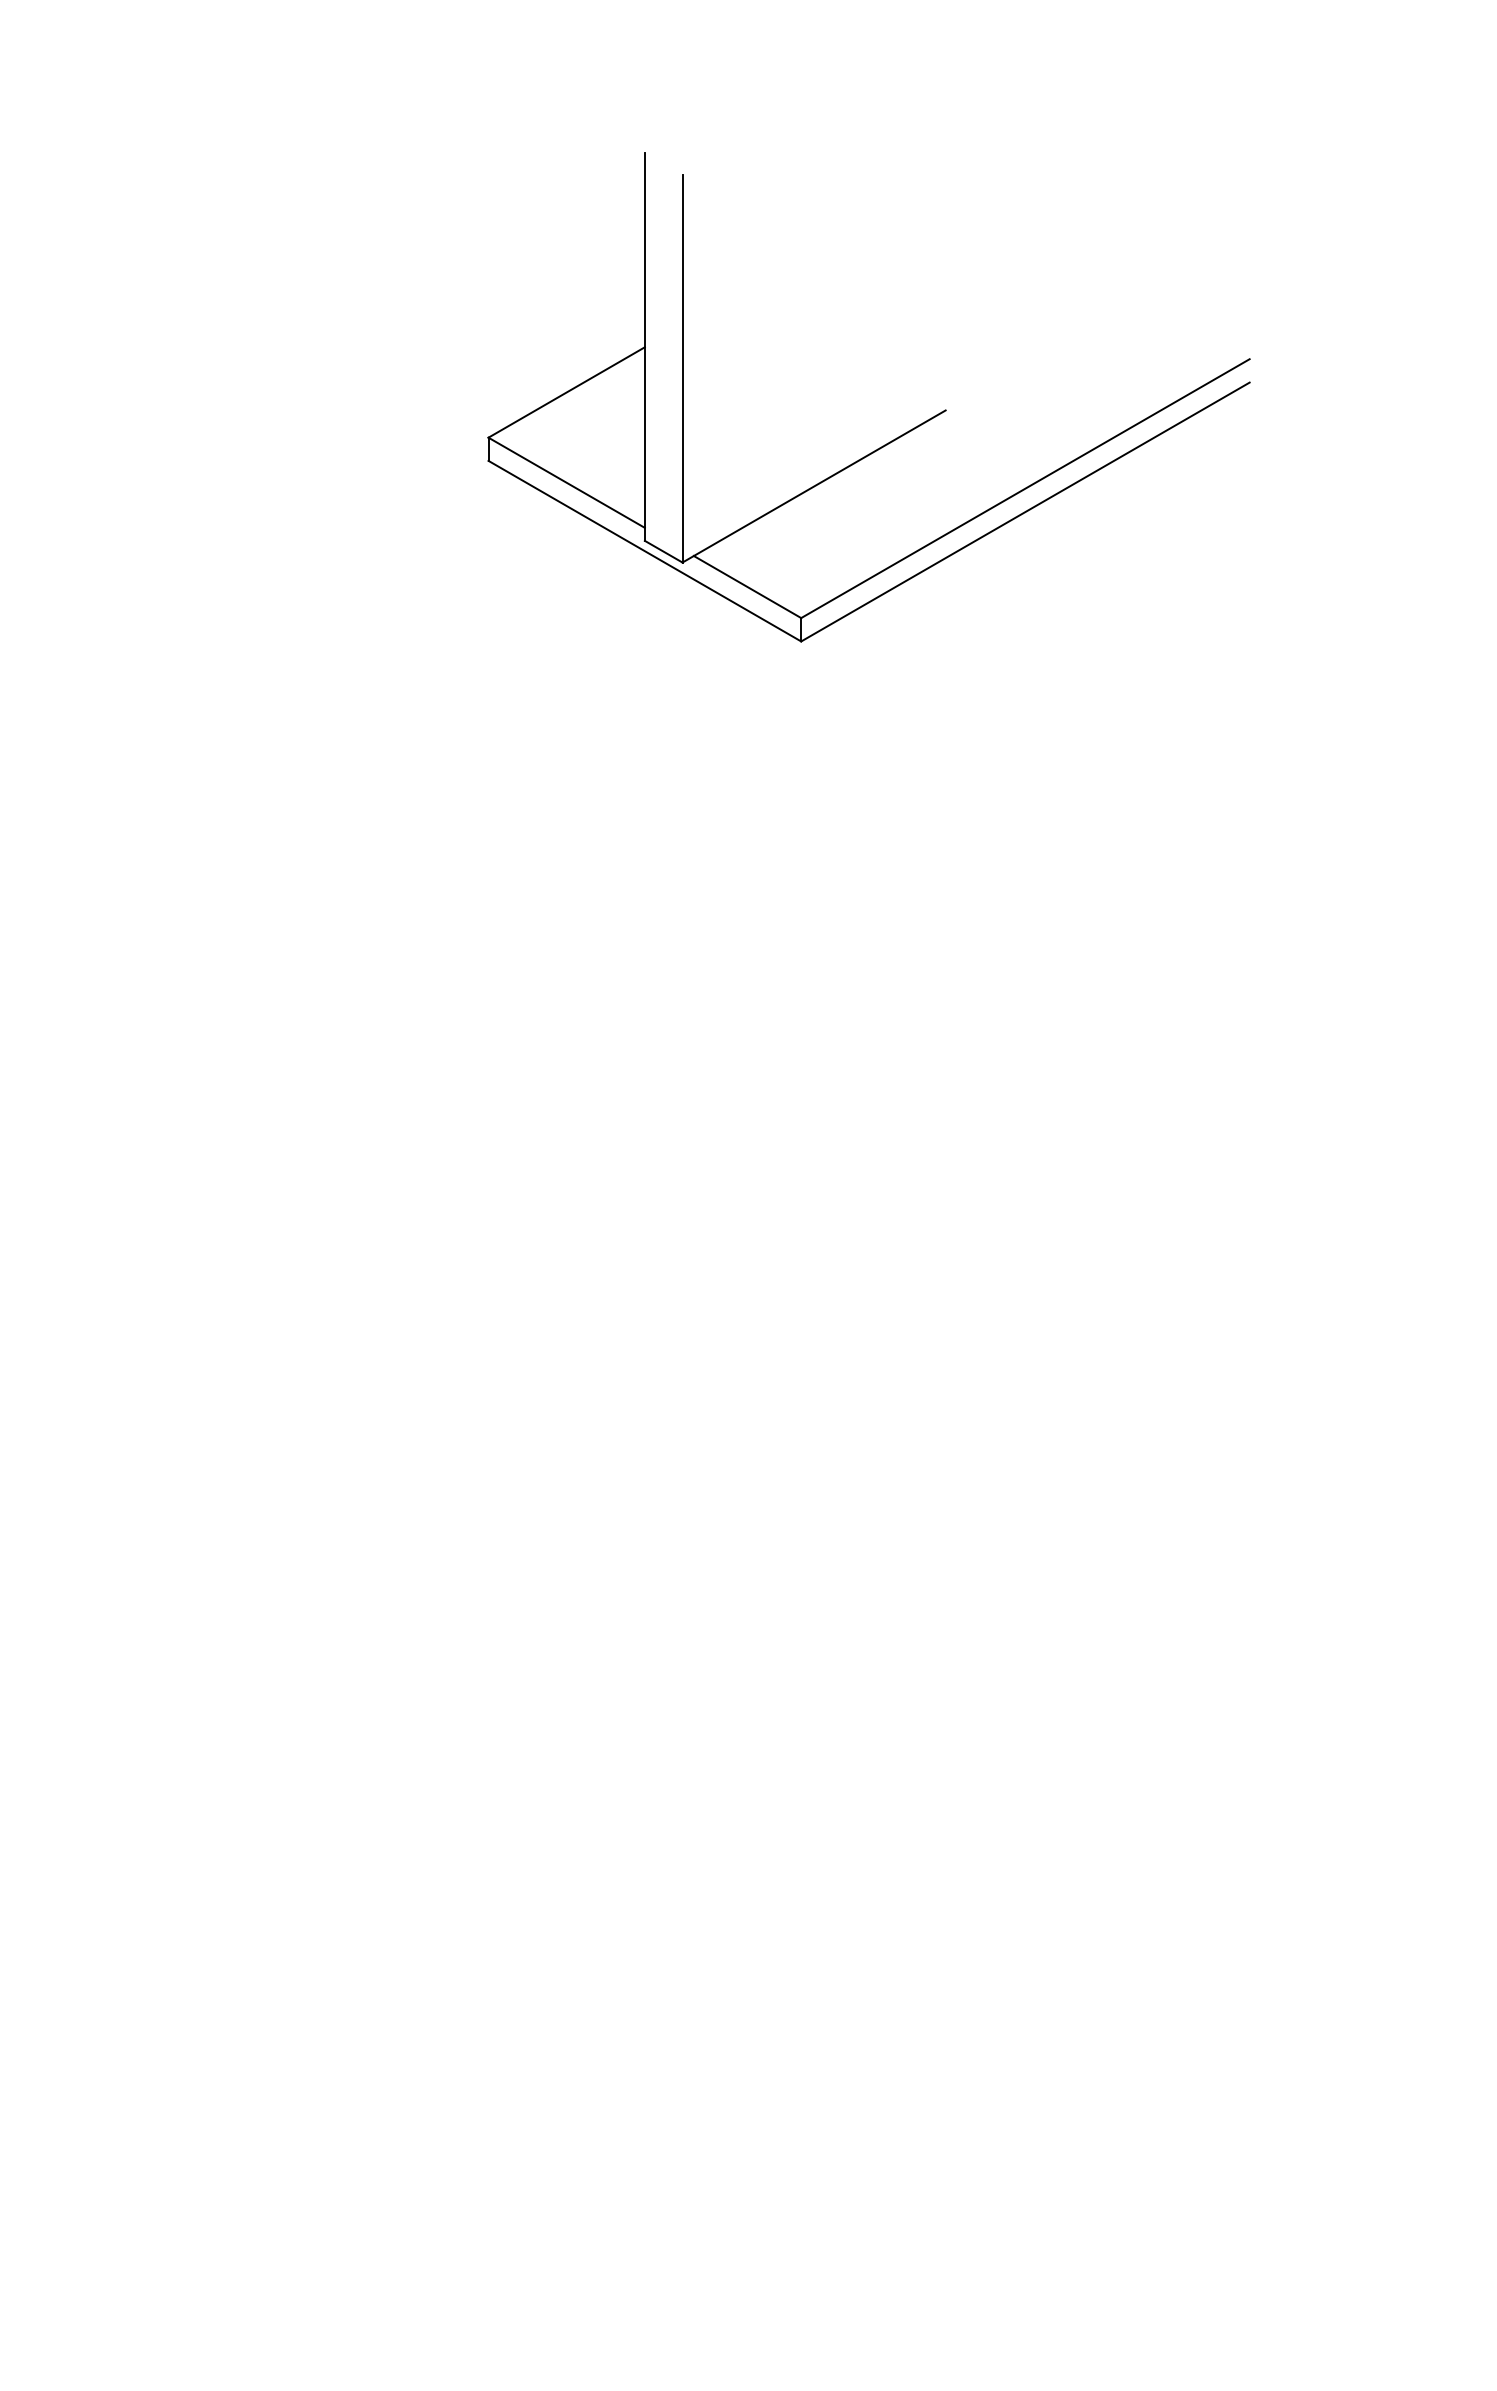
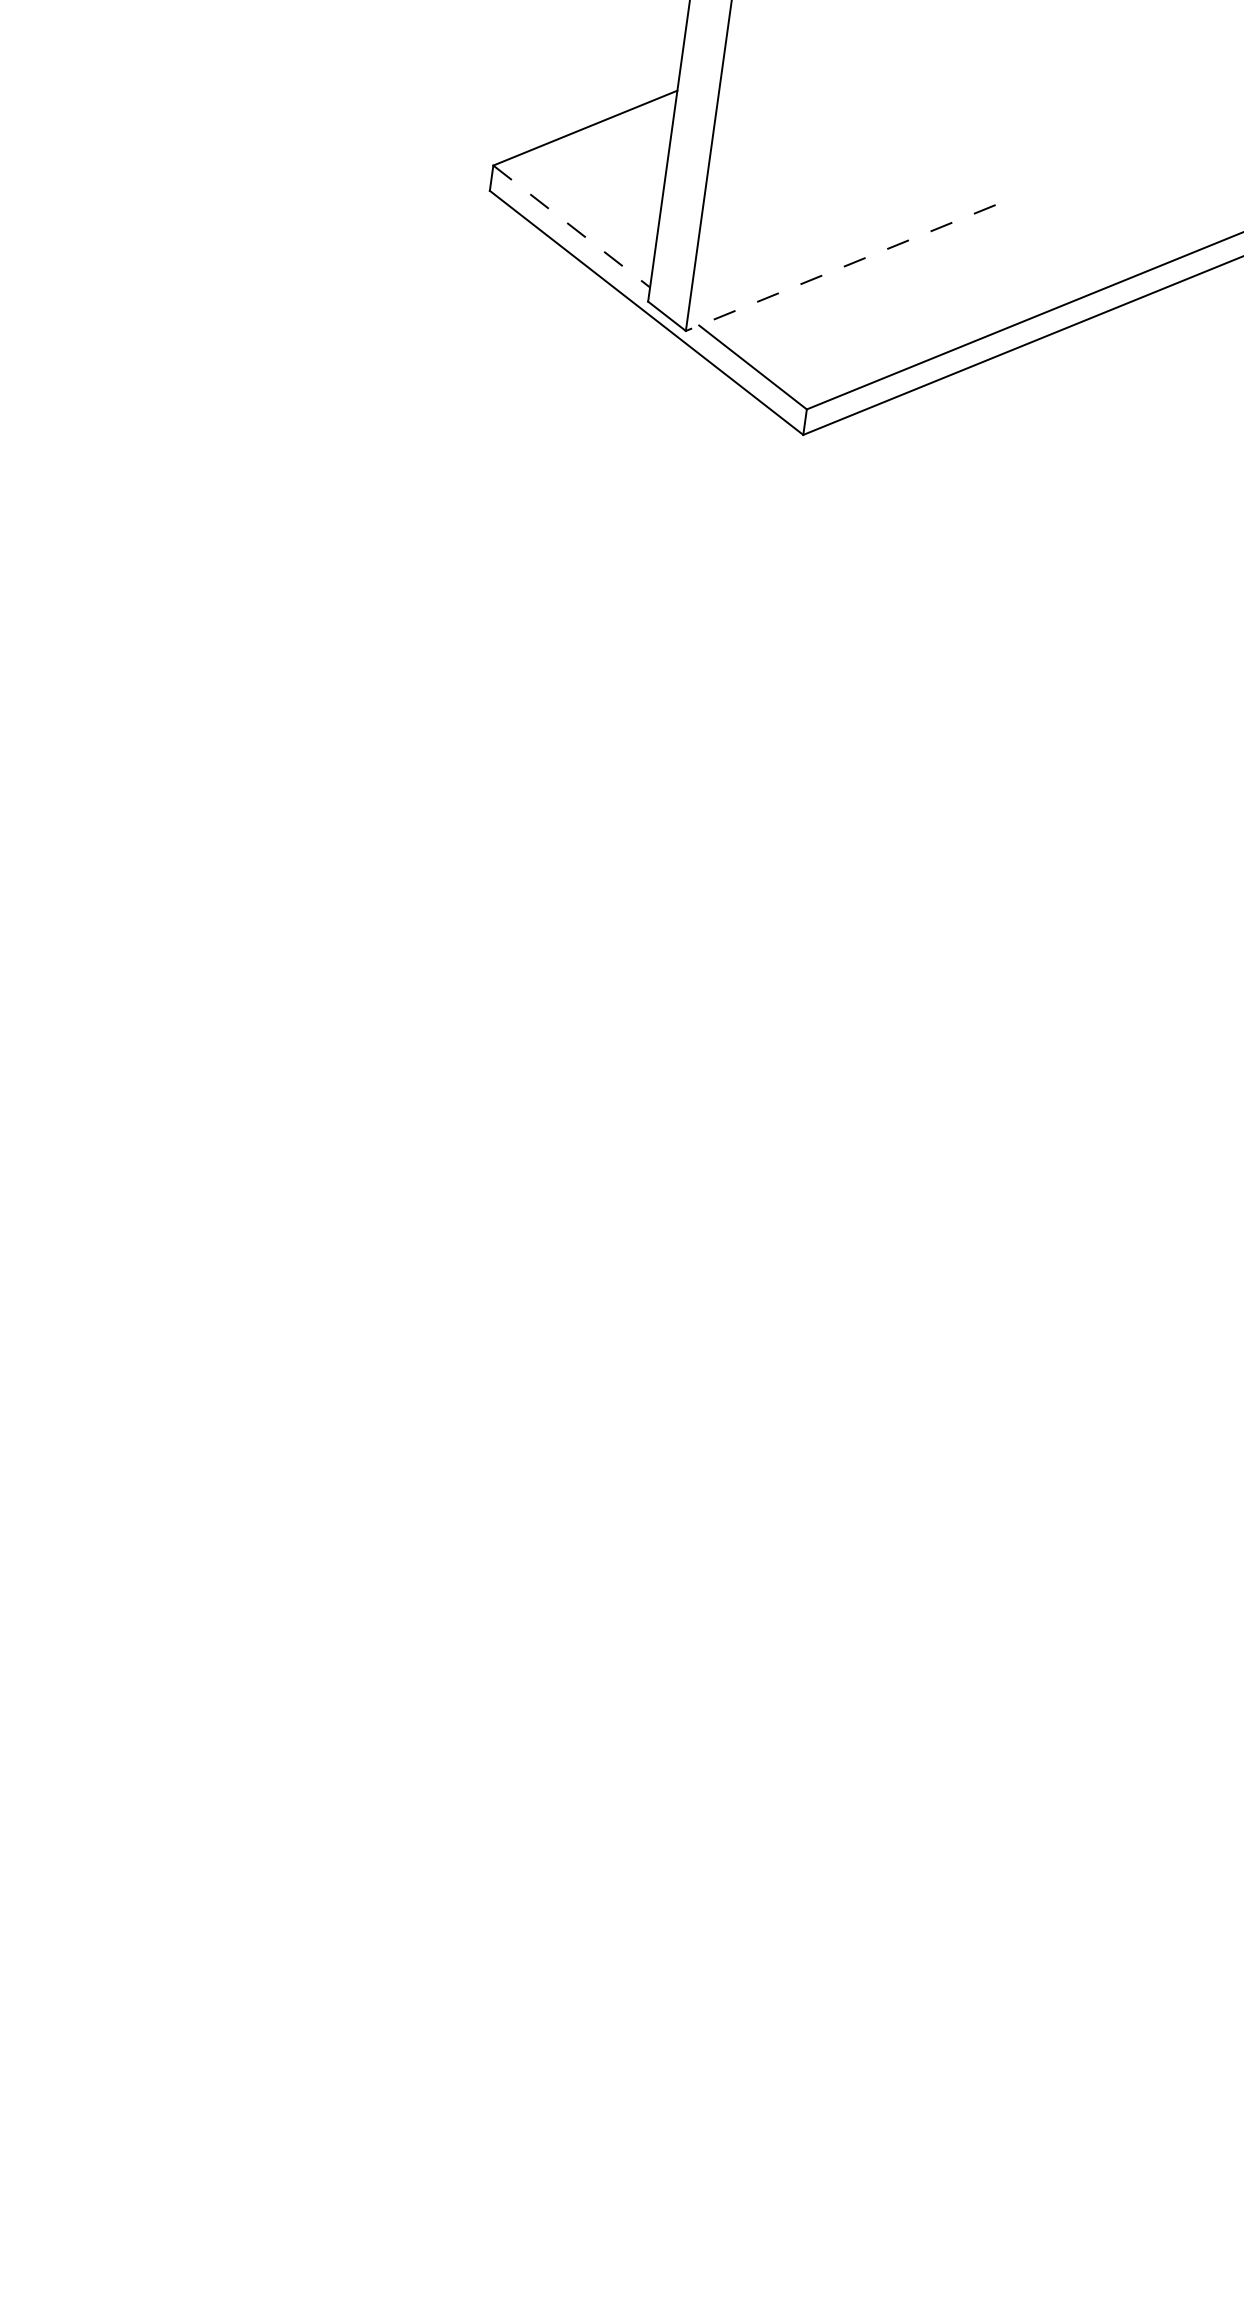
line: (567, 483) -> (572, 227), solid -> dashed
line: (814, 486) -> (841, 268), solid -> dashed

